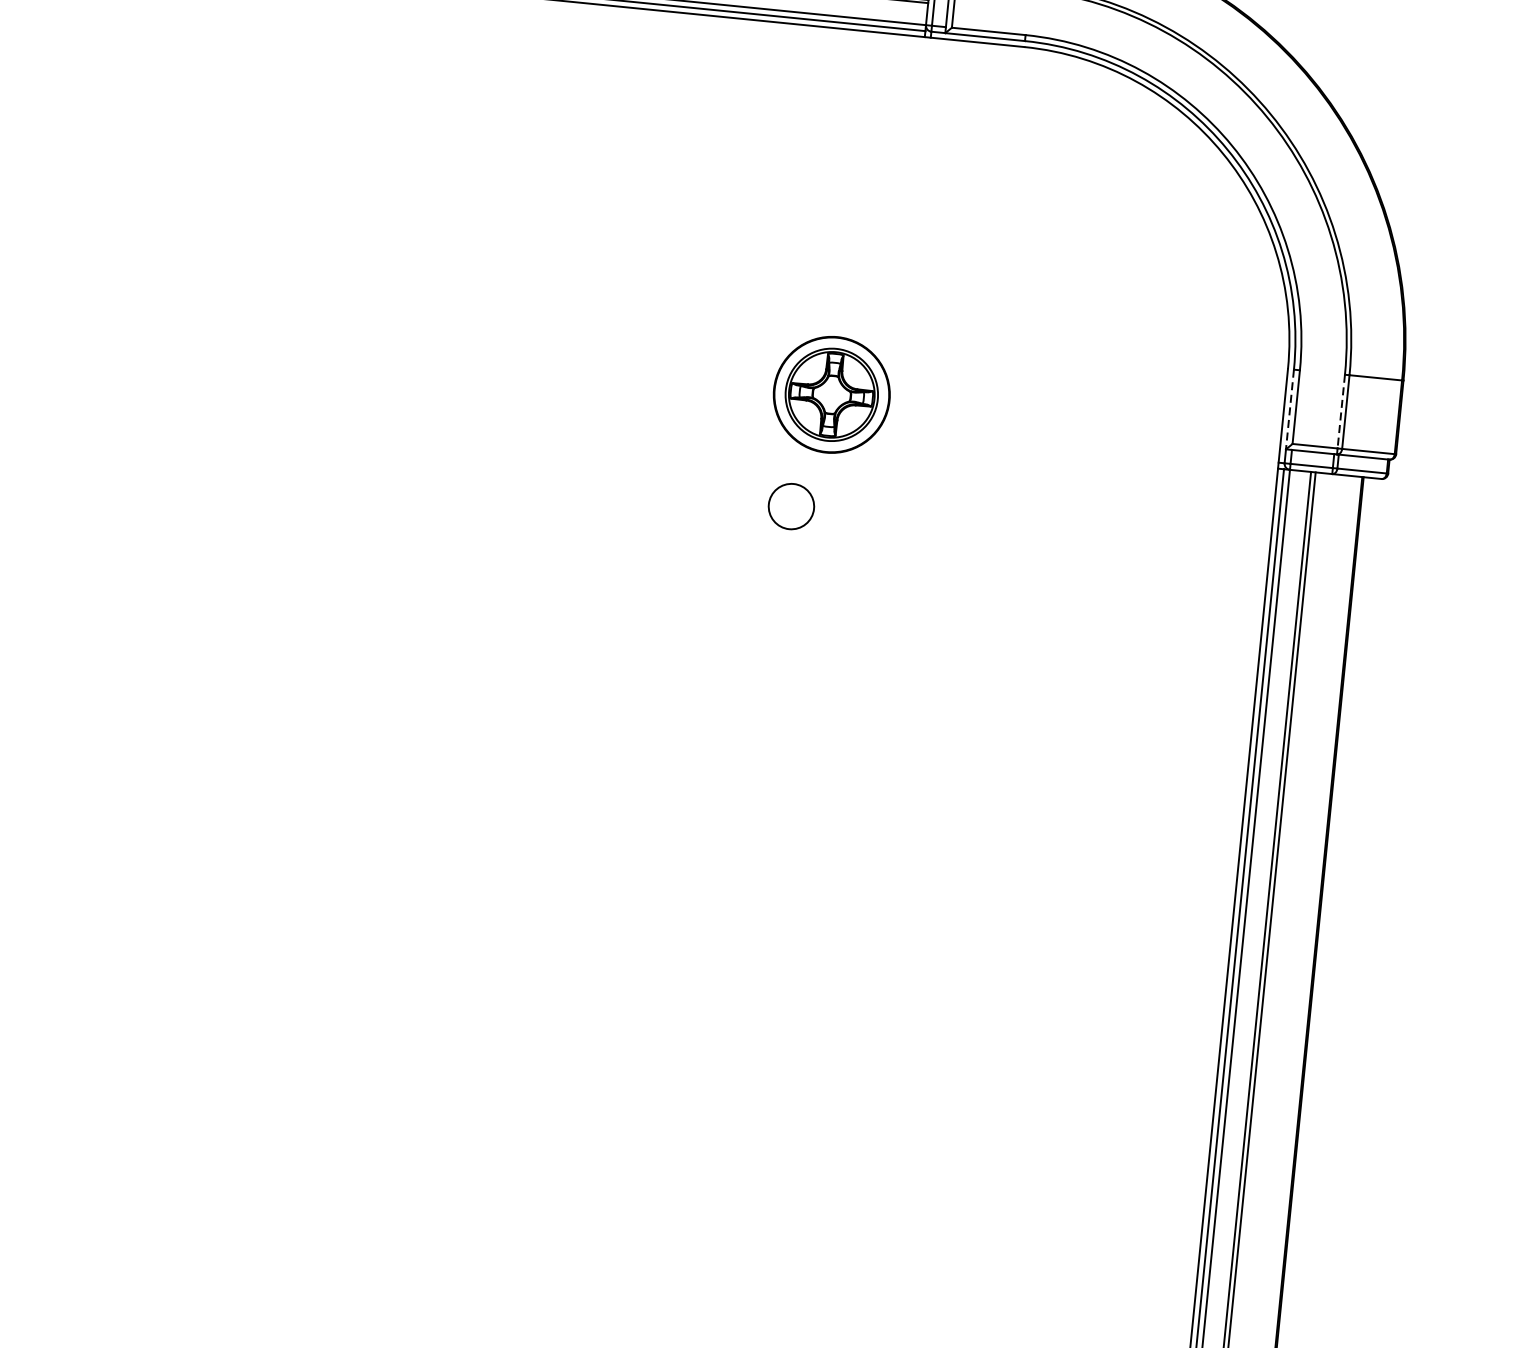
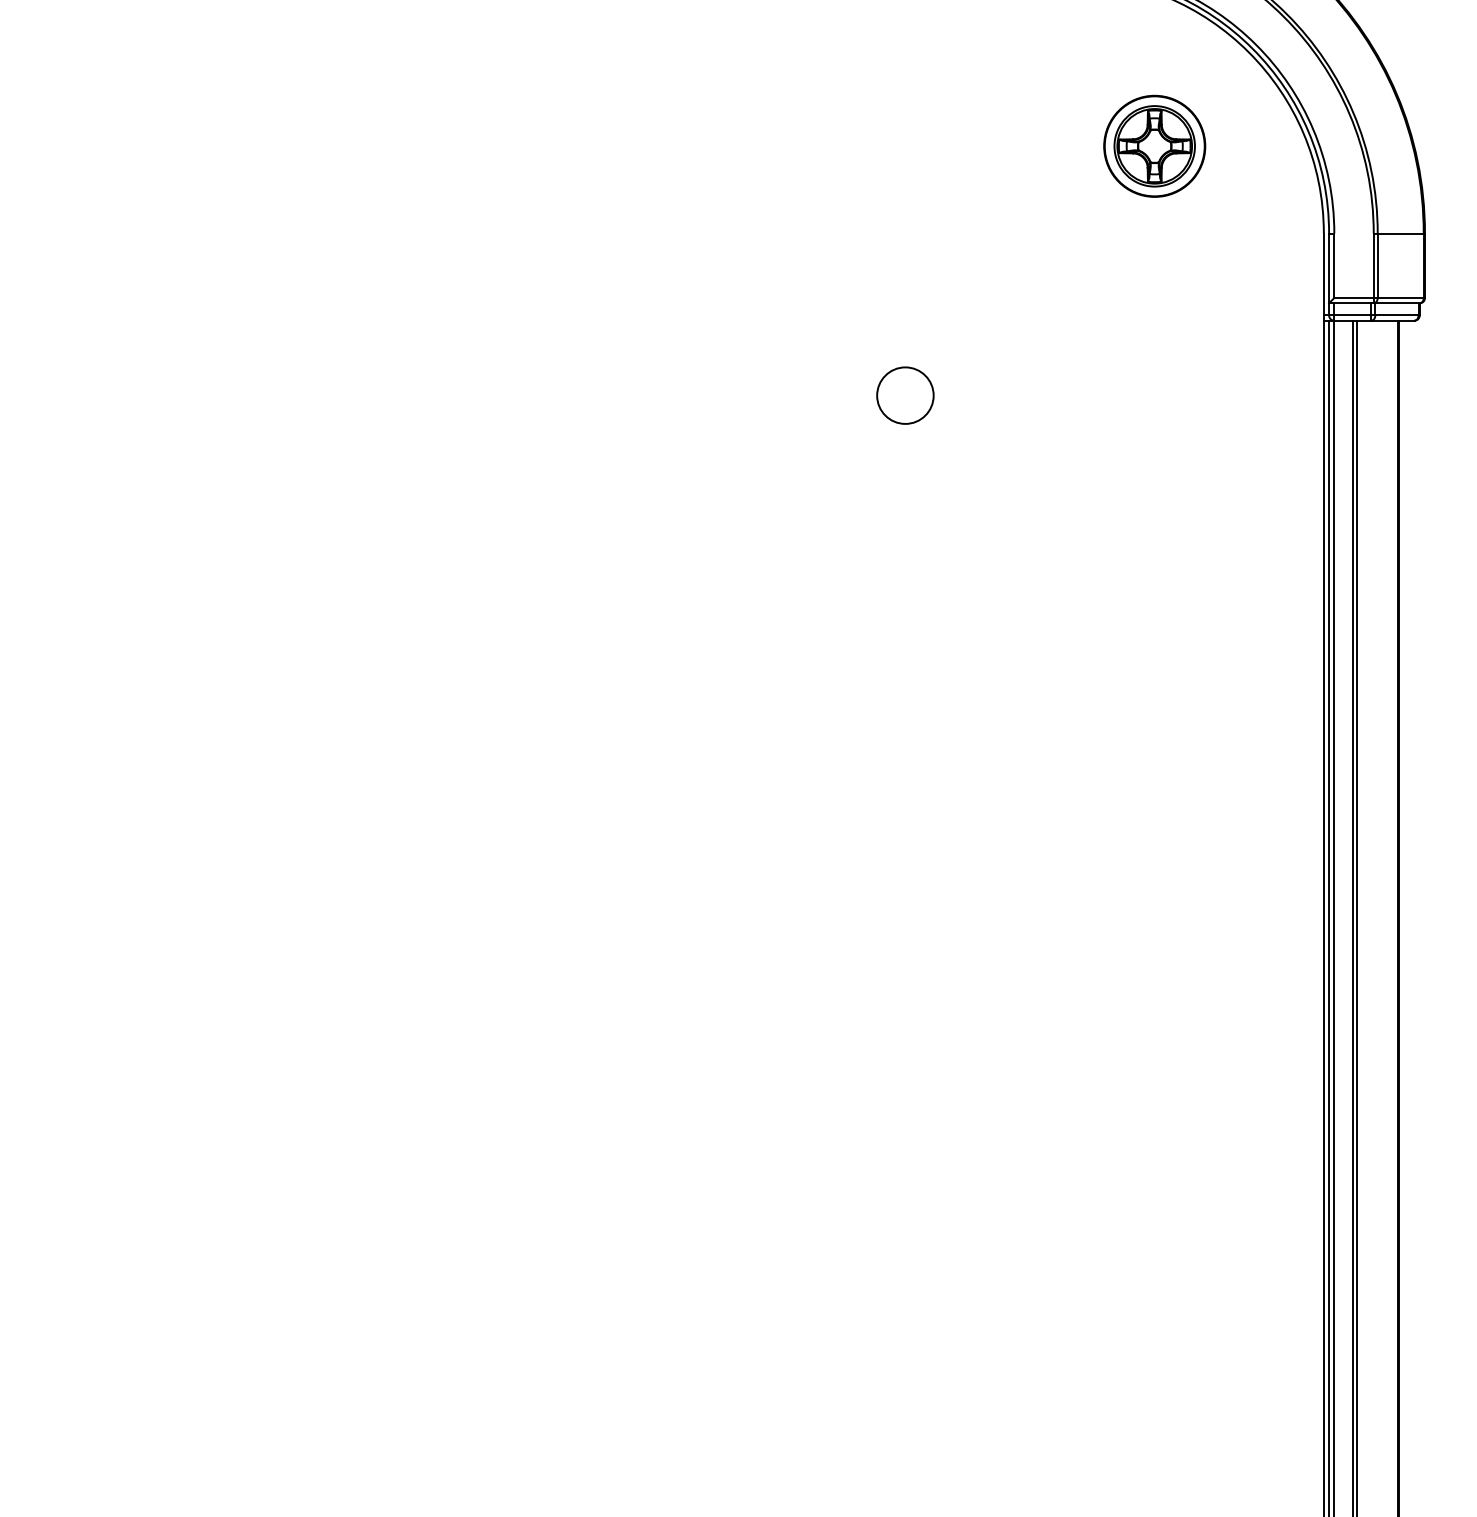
part: (831, 393) -> (1154, 145), moved
line: (1290, 409) -> (1329, 268), dashed -> solid
line: (1340, 412) -> (1373, 266), dashed -> solid
circle: (791, 506) -> (905, 395), size x1.43

